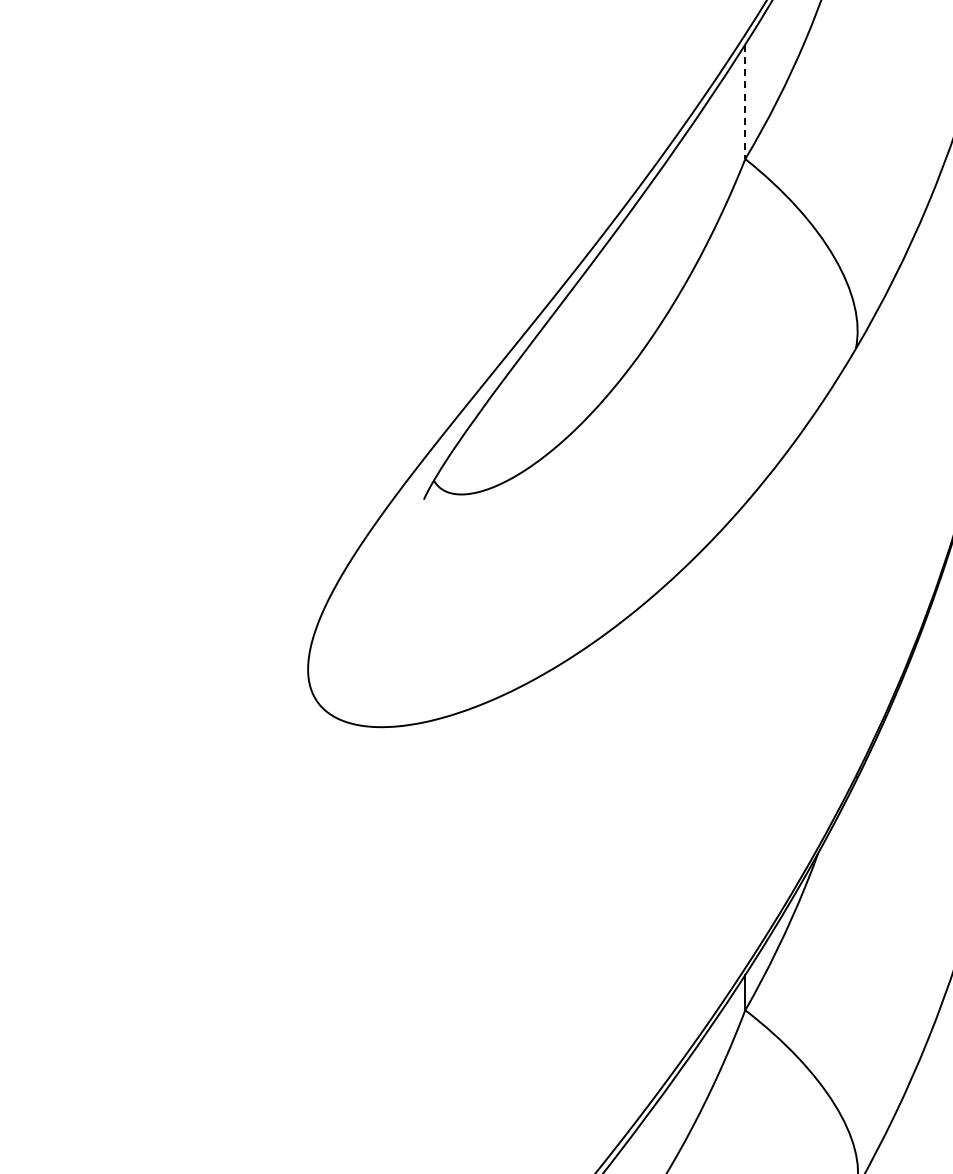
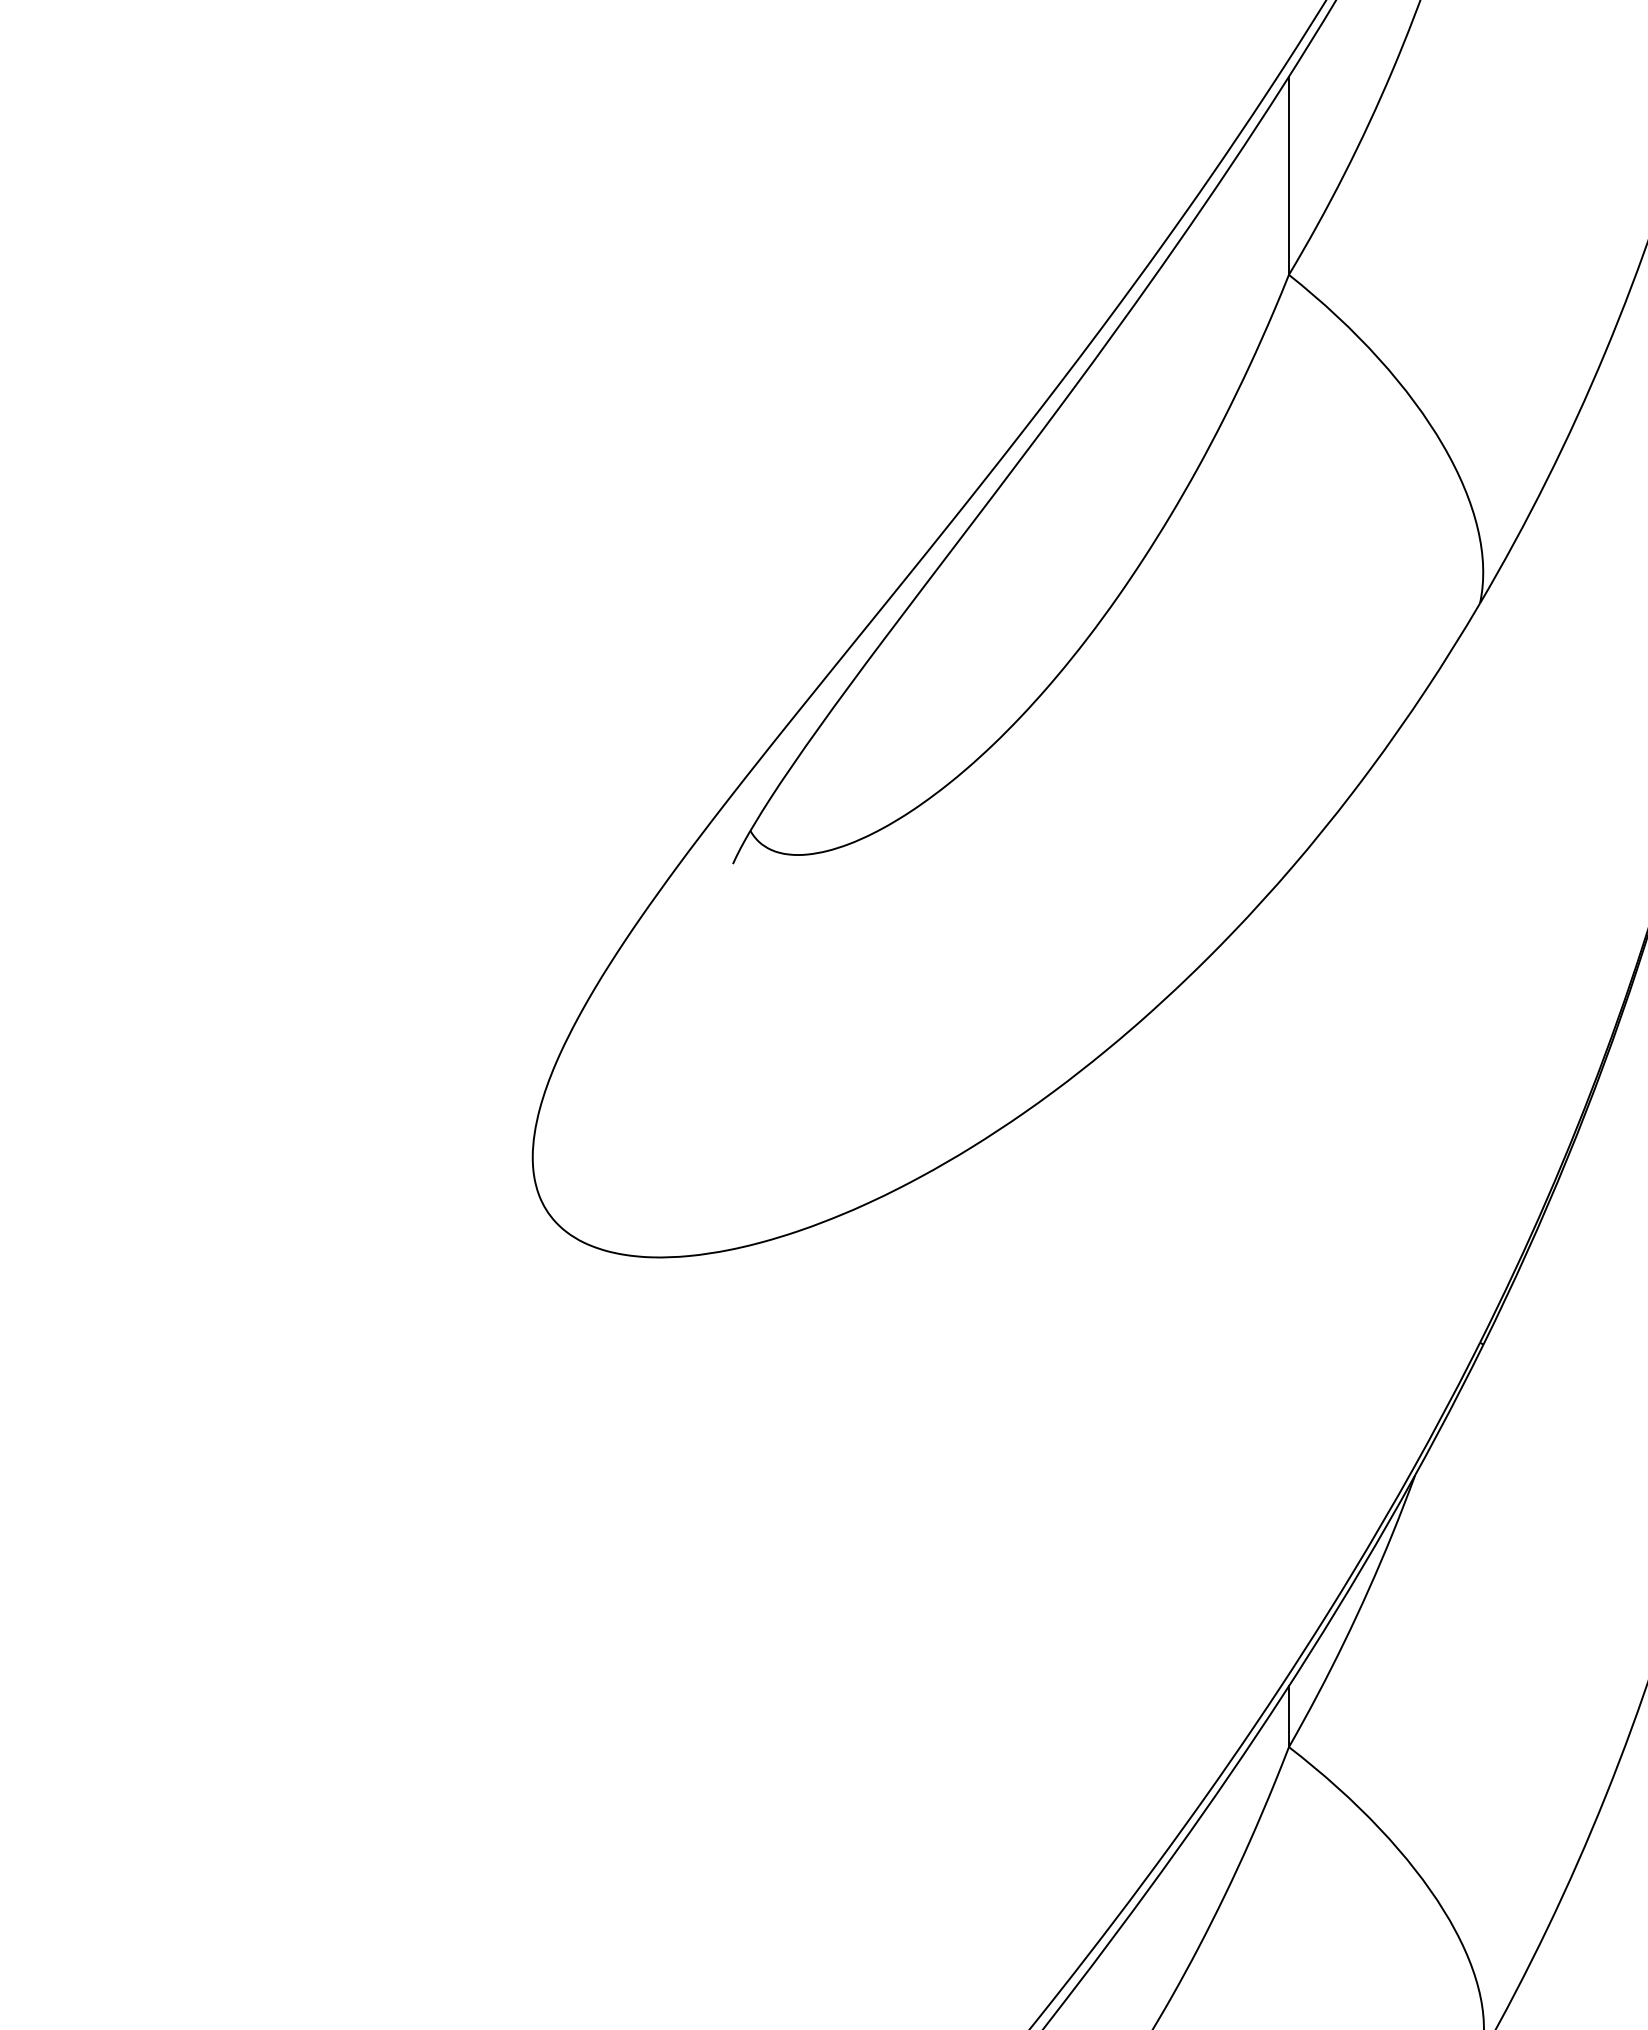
line: (745, 102) -> (1289, 177), dashed -> solid

